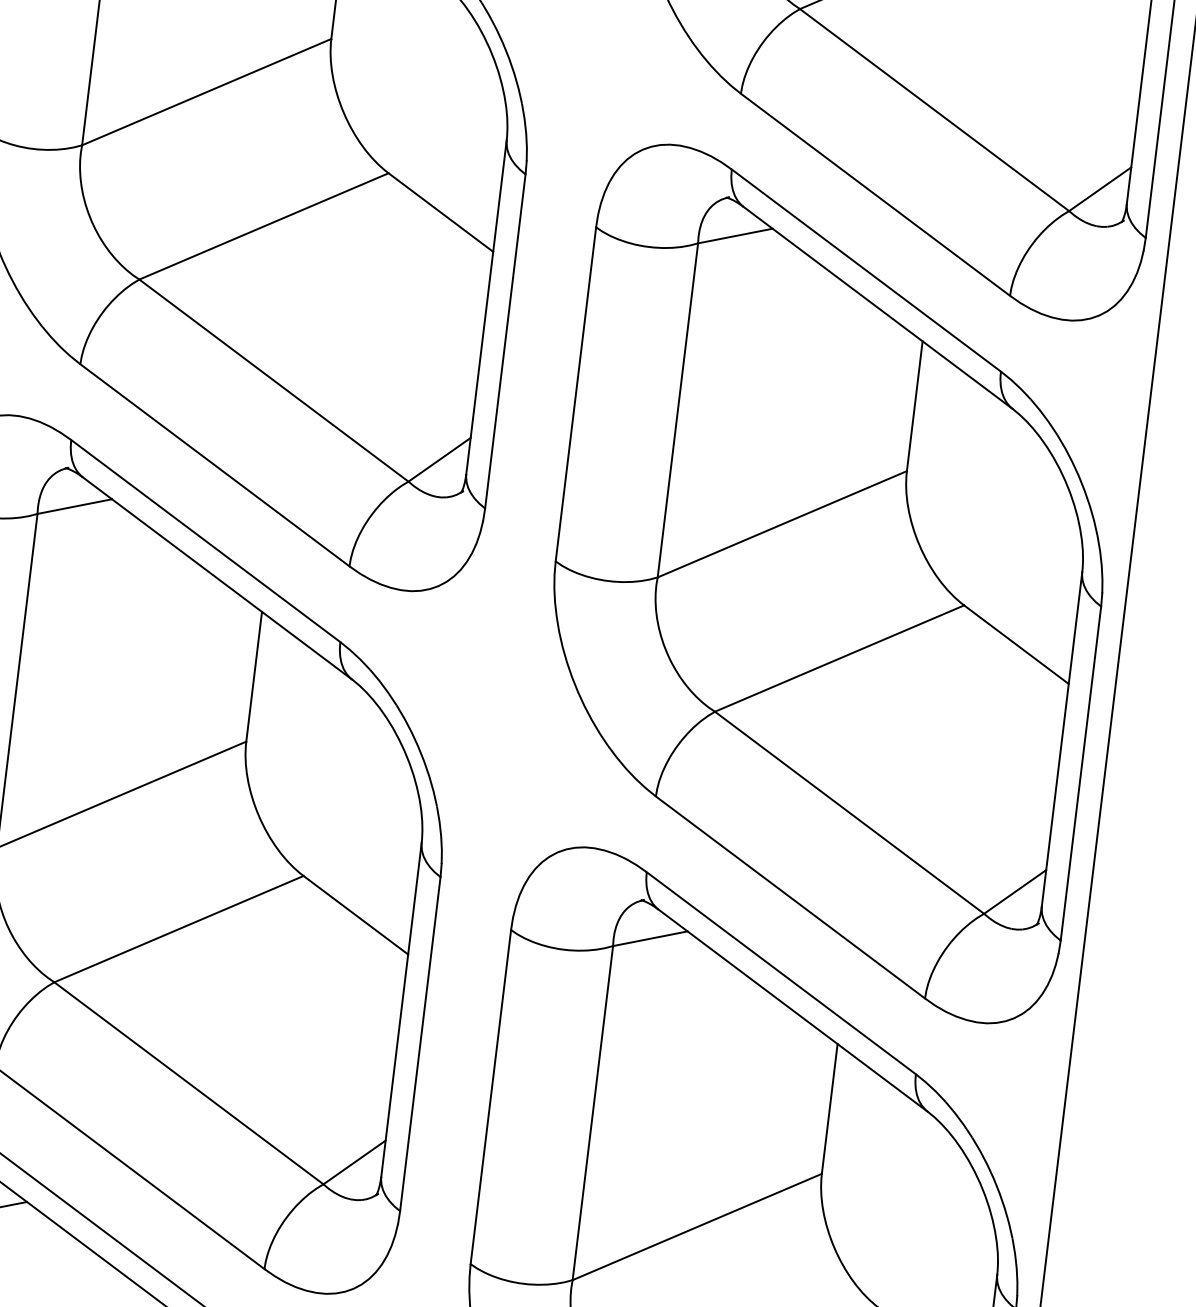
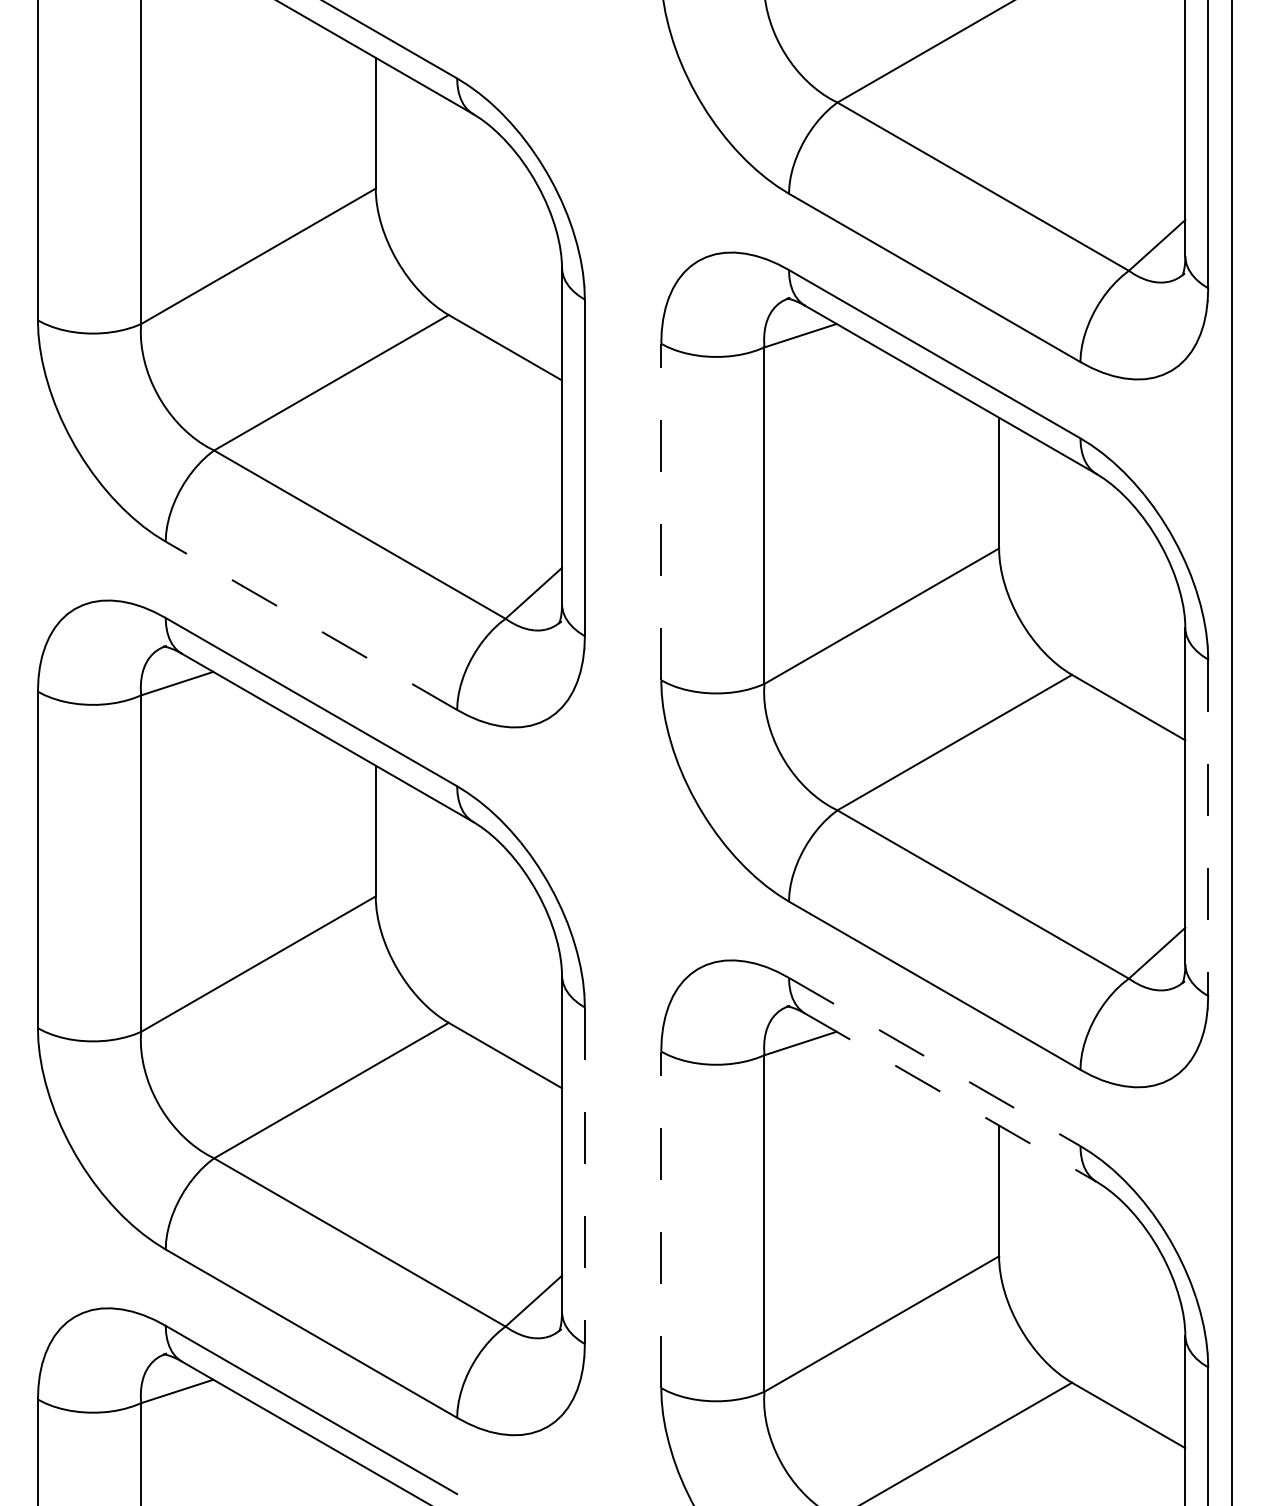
line: (576, 393) -> (661, 511), solid -> dashed
line: (215, 464) -> (311, 625), solid -> dashed
line: (1081, 774) -> (1208, 828), solid -> dashed
line: (782, 973) -> (935, 1062), solid -> dashed
line: (793, 1010) -> (951, 1097), solid -> dashed
line: (419, 1044) -> (584, 1176), solid -> dashed
line: (491, 1096) -> (661, 1219), solid -> dashed

